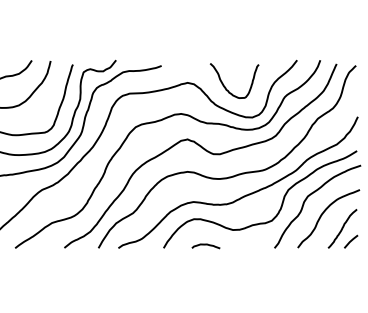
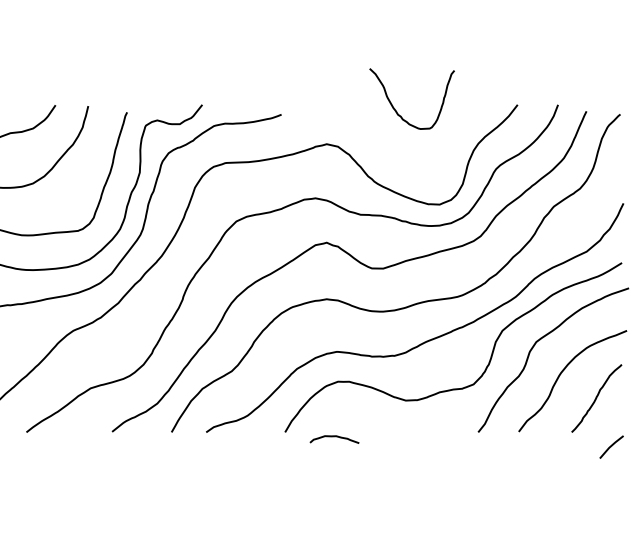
curve: (226, 87) -> (398, 110), moved
line: (351, 241) -> (612, 446), moved
curve: (205, 245) -> (333, 437), moved

